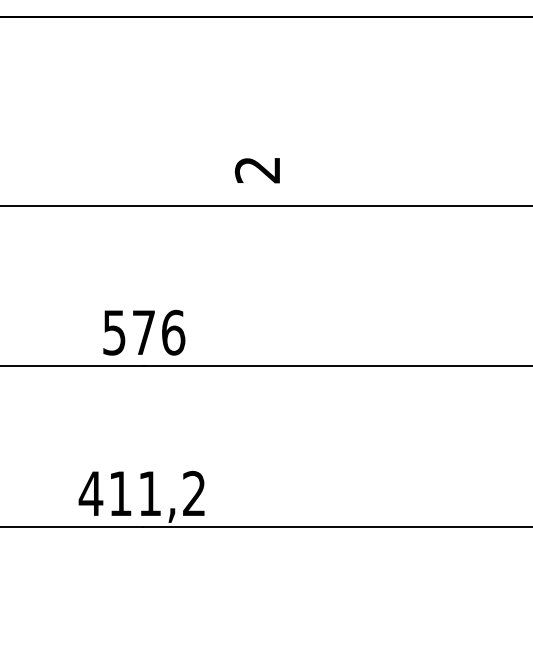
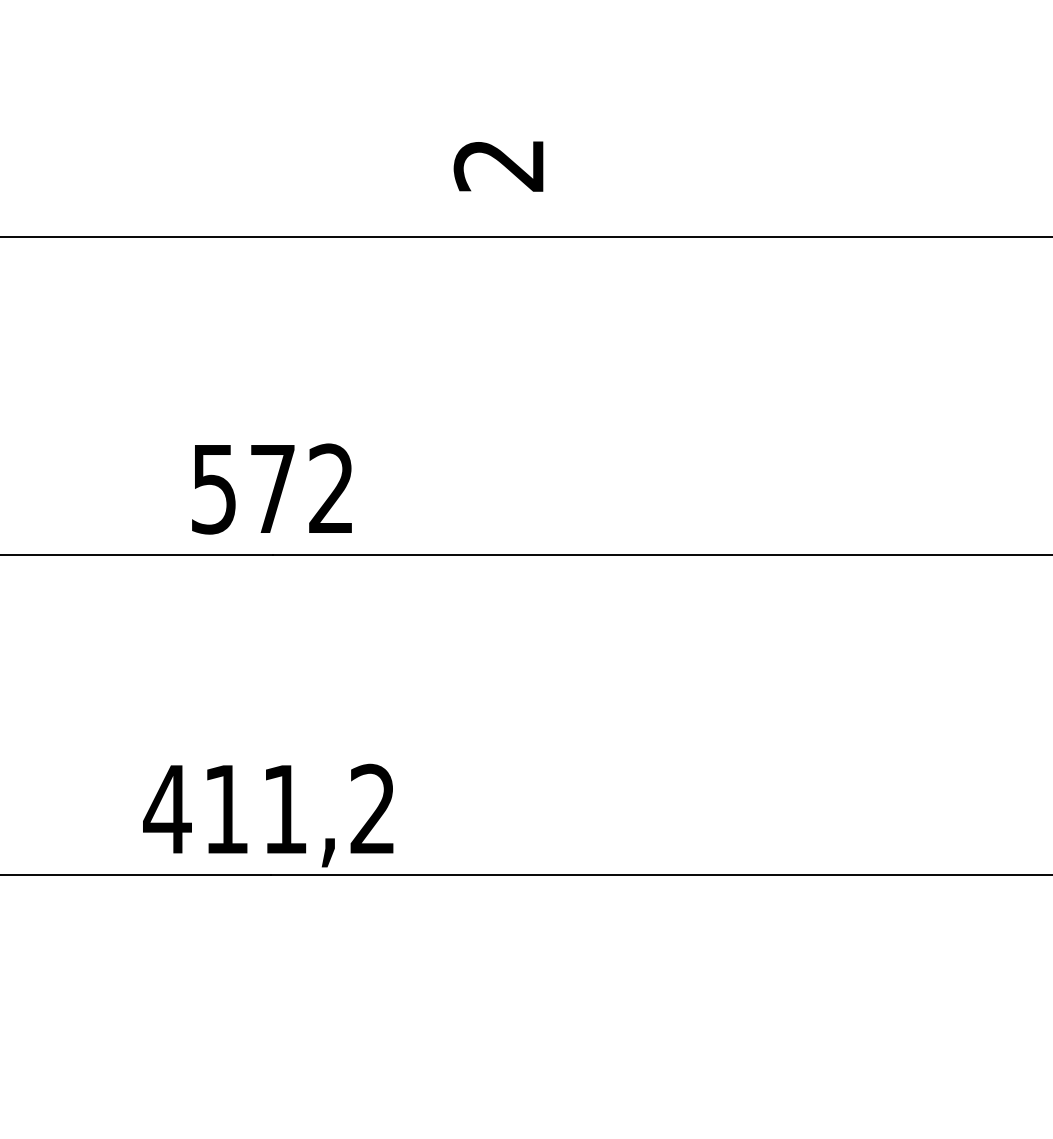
text: (173, 332) -> (331, 488), 576 -> 572

